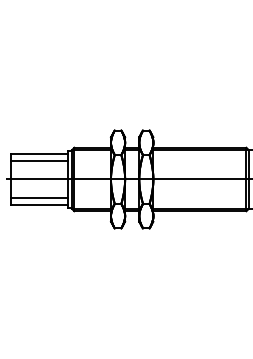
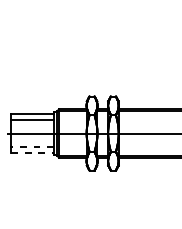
line: (38, 197) -> (31, 147), solid -> dashed
line: (39, 204) -> (32, 152), solid -> dashed

